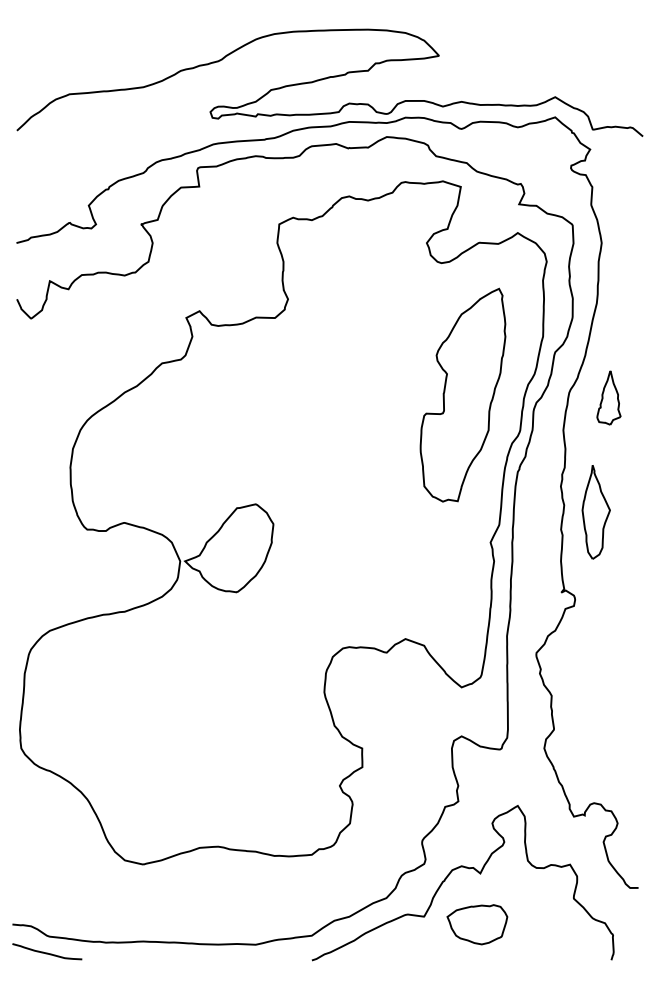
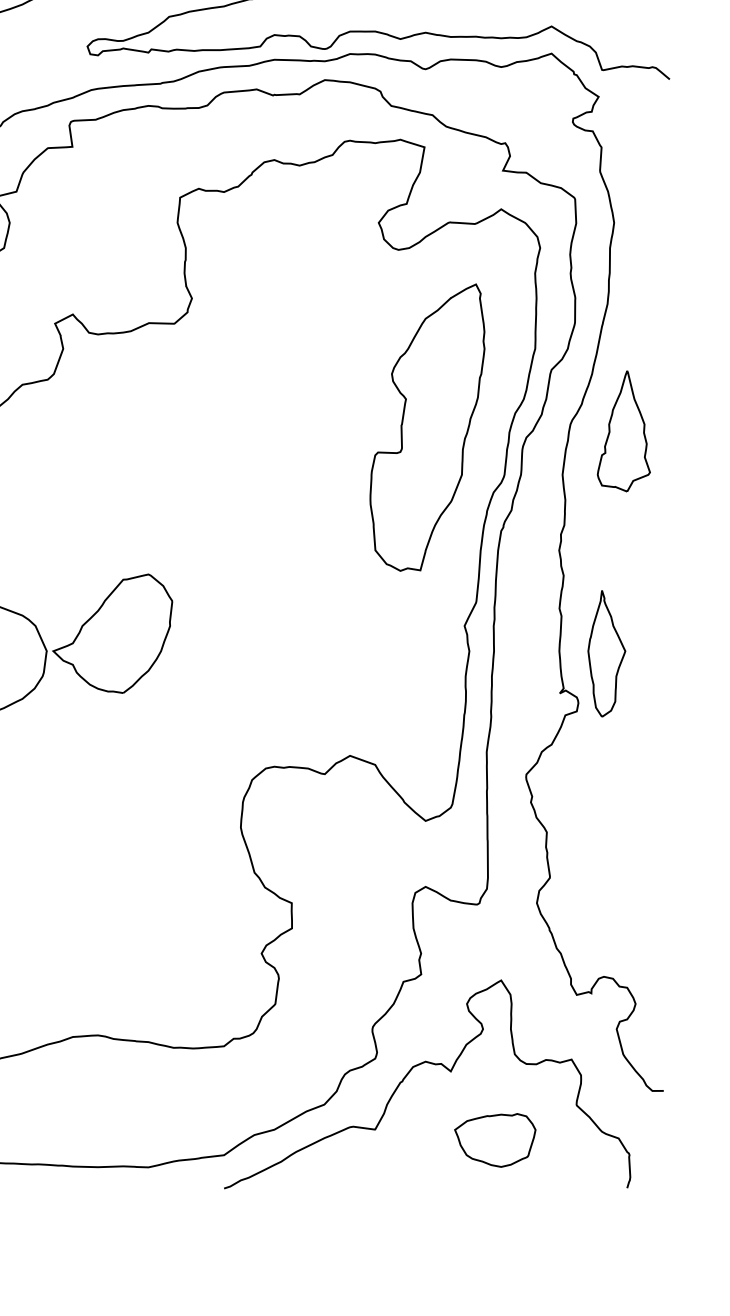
part: (608, 397) -> (623, 430), size x1.67
part: (595, 512) -> (605, 654), moved
part: (477, 924) -> (495, 1140), moved

